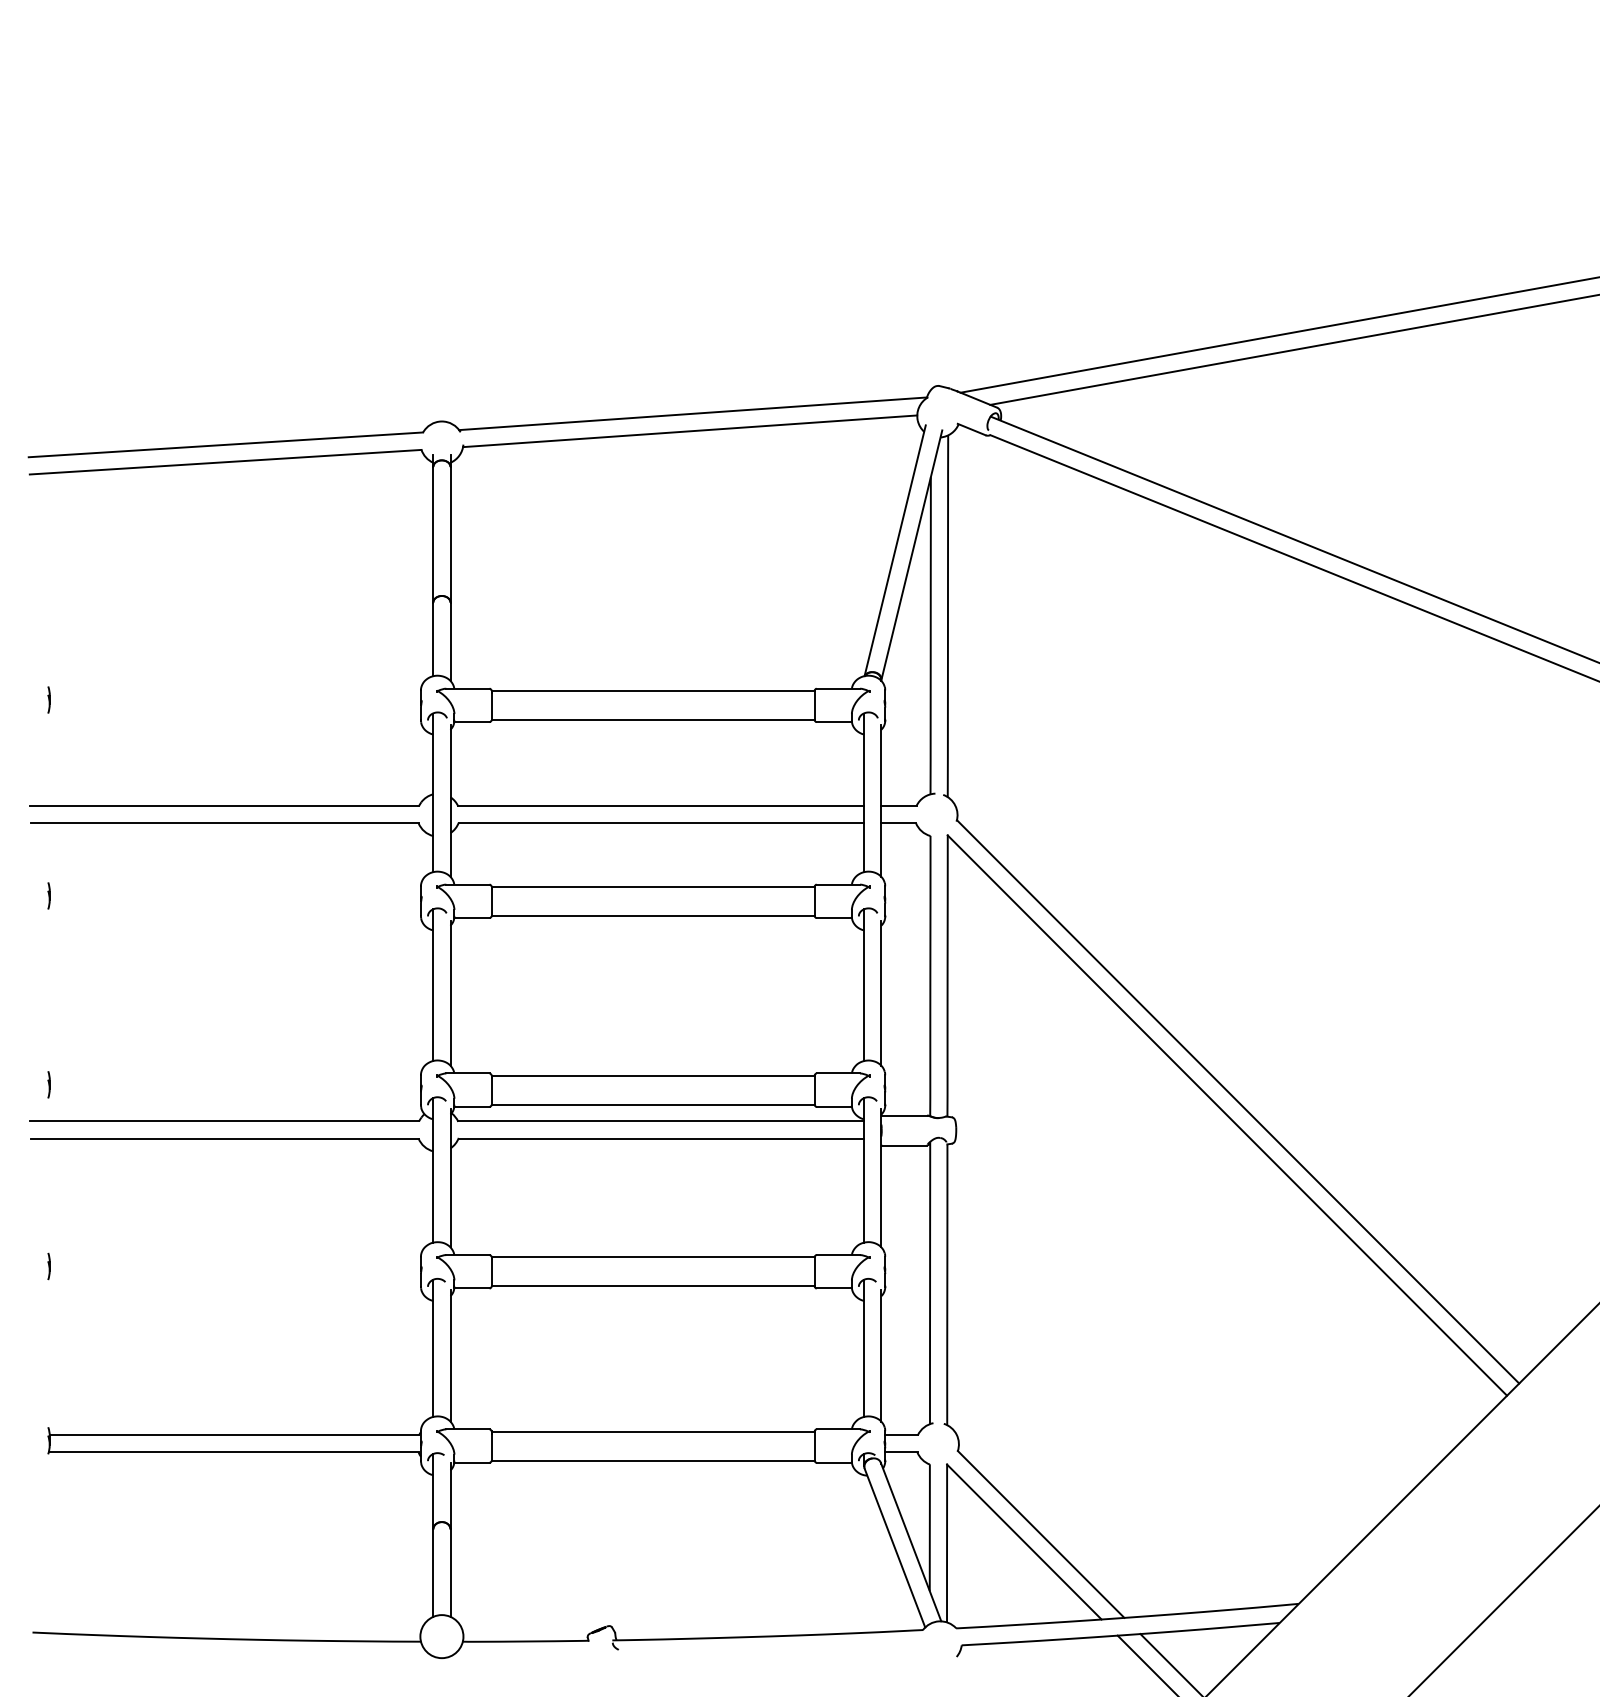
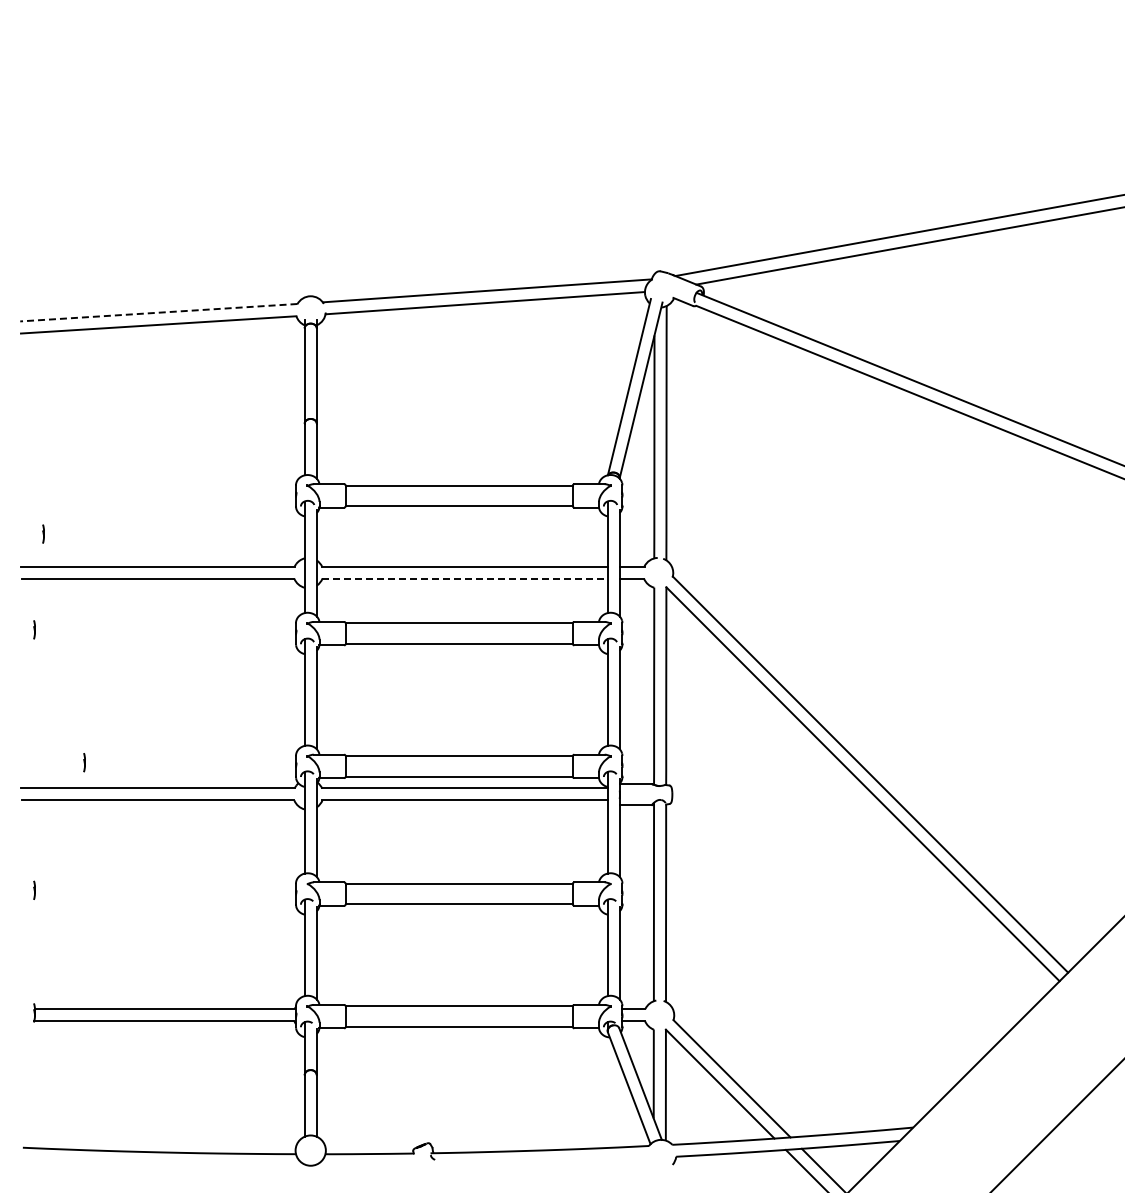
line: (225, 444) -> (158, 312), solid -> dashed
line: (49, 699) -> (43, 533), moved
line: (662, 822) -> (465, 578), solid -> dashed
line: (49, 1084) -> (84, 762), moved

